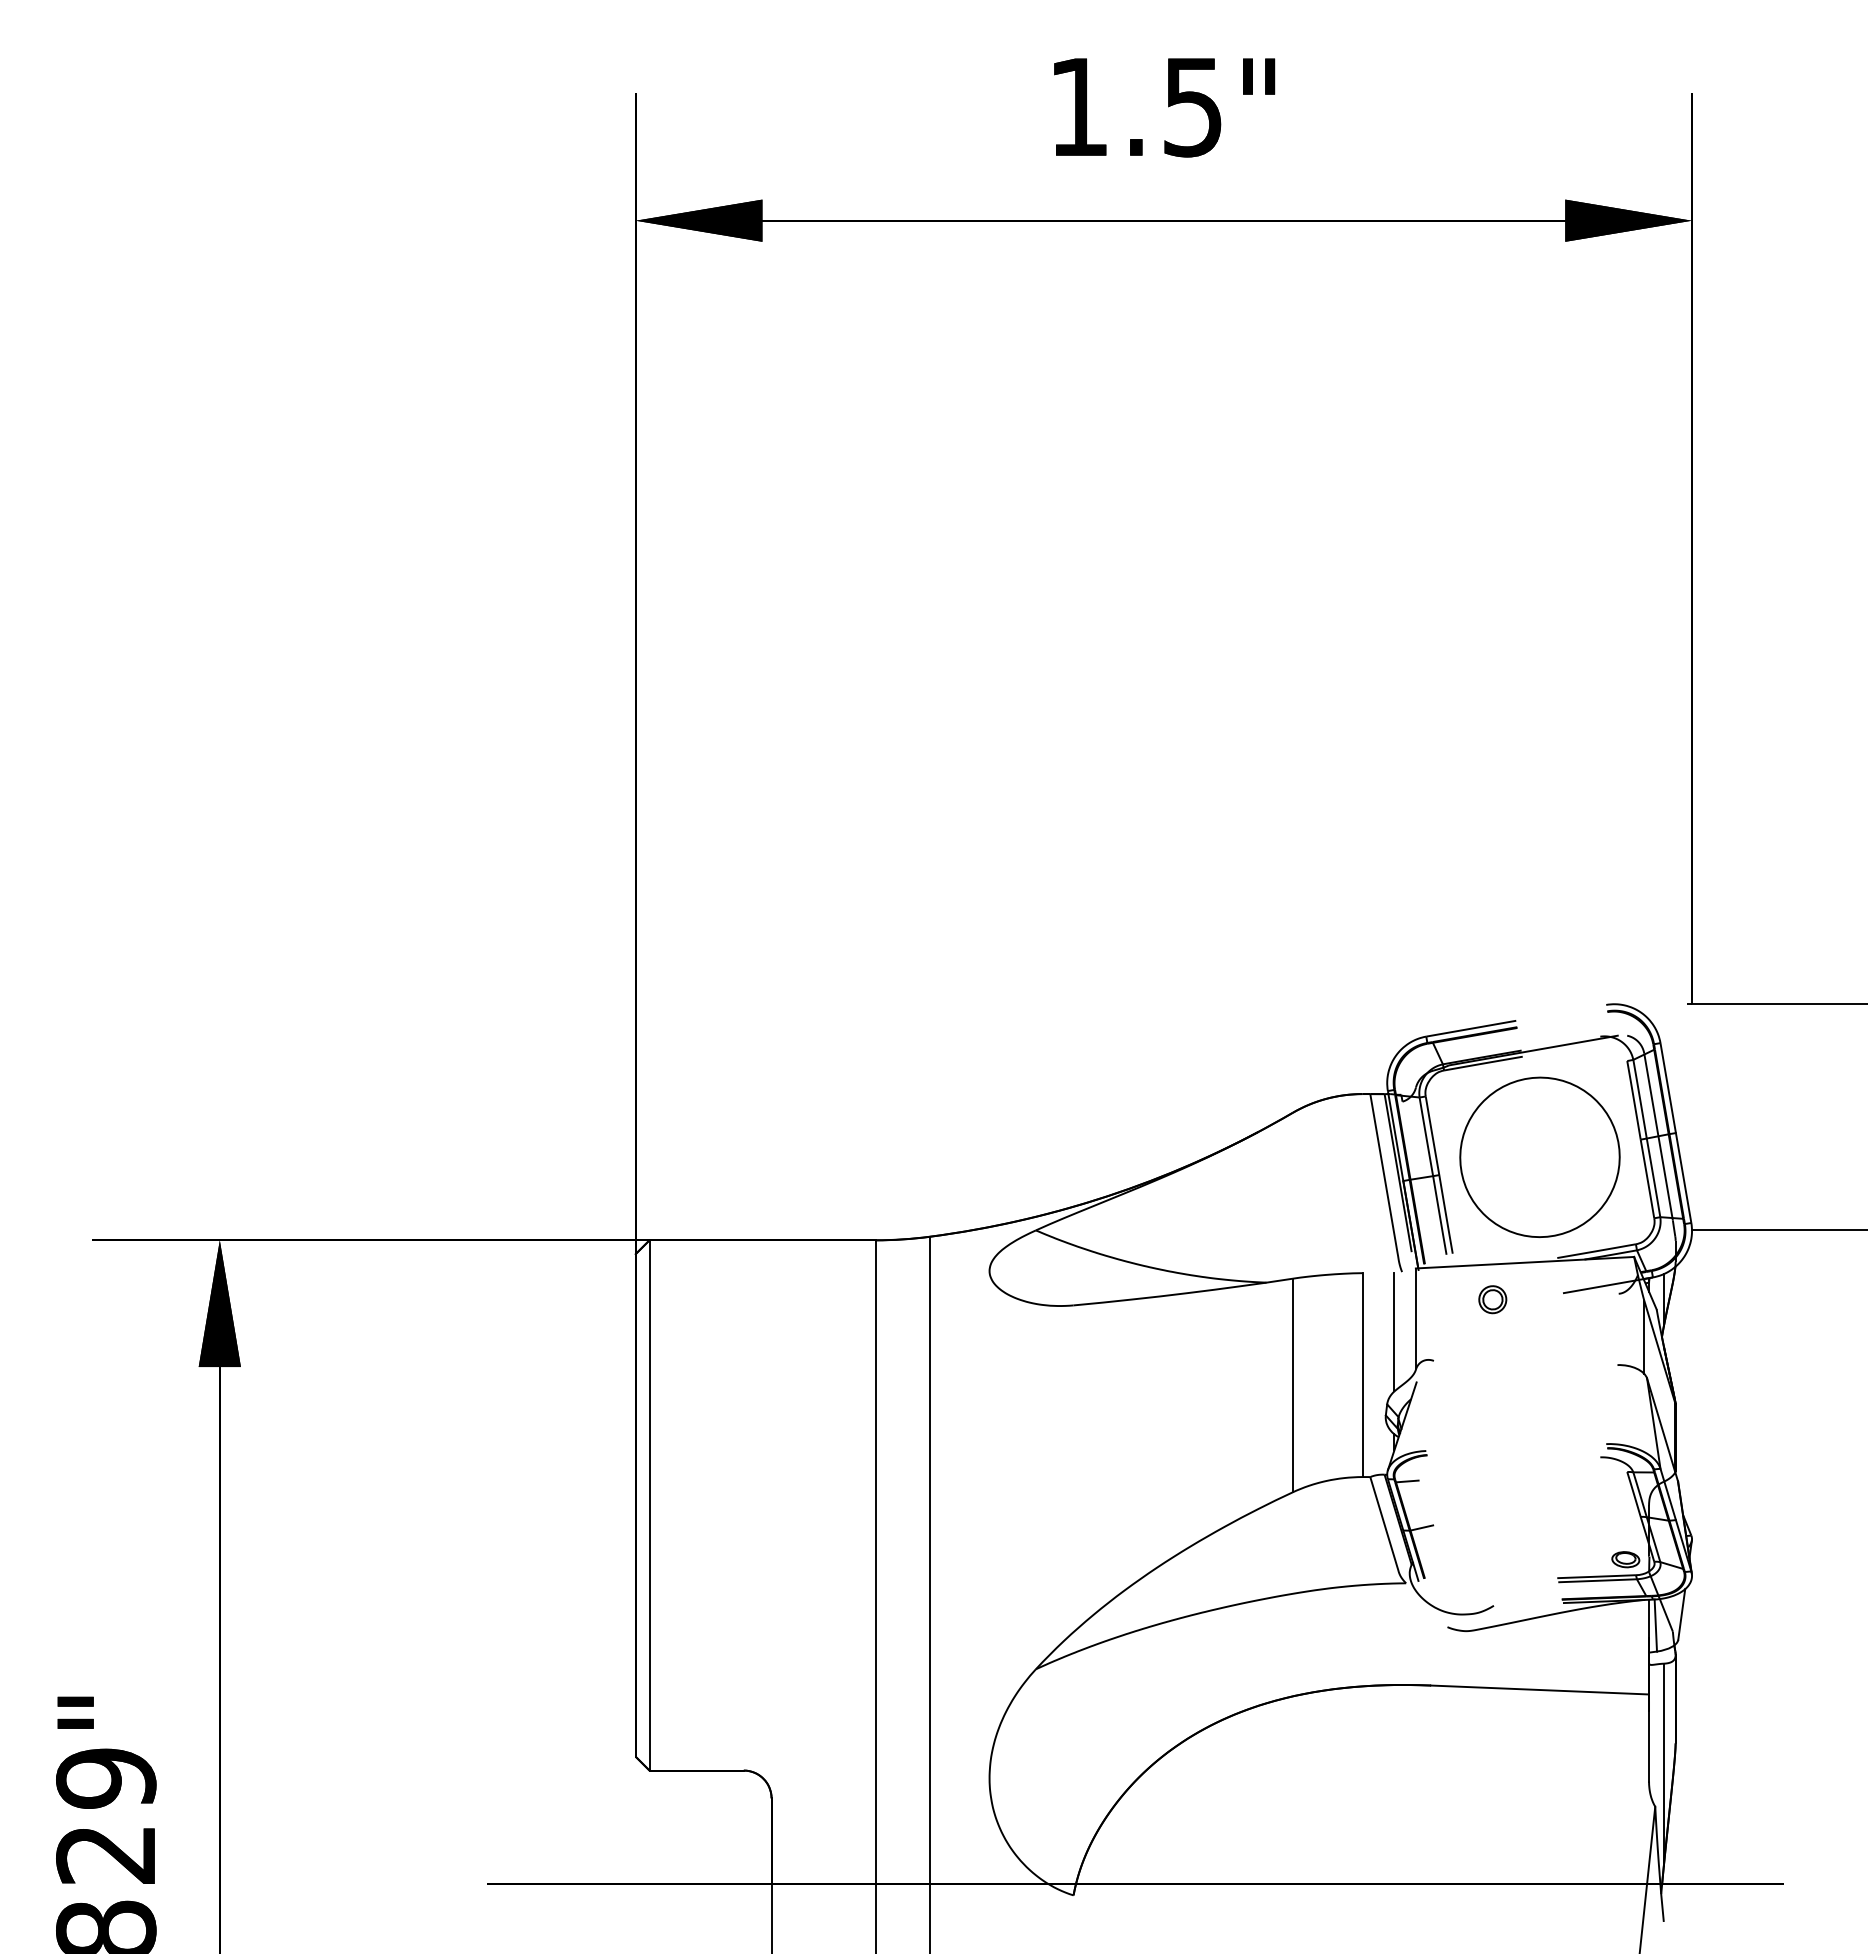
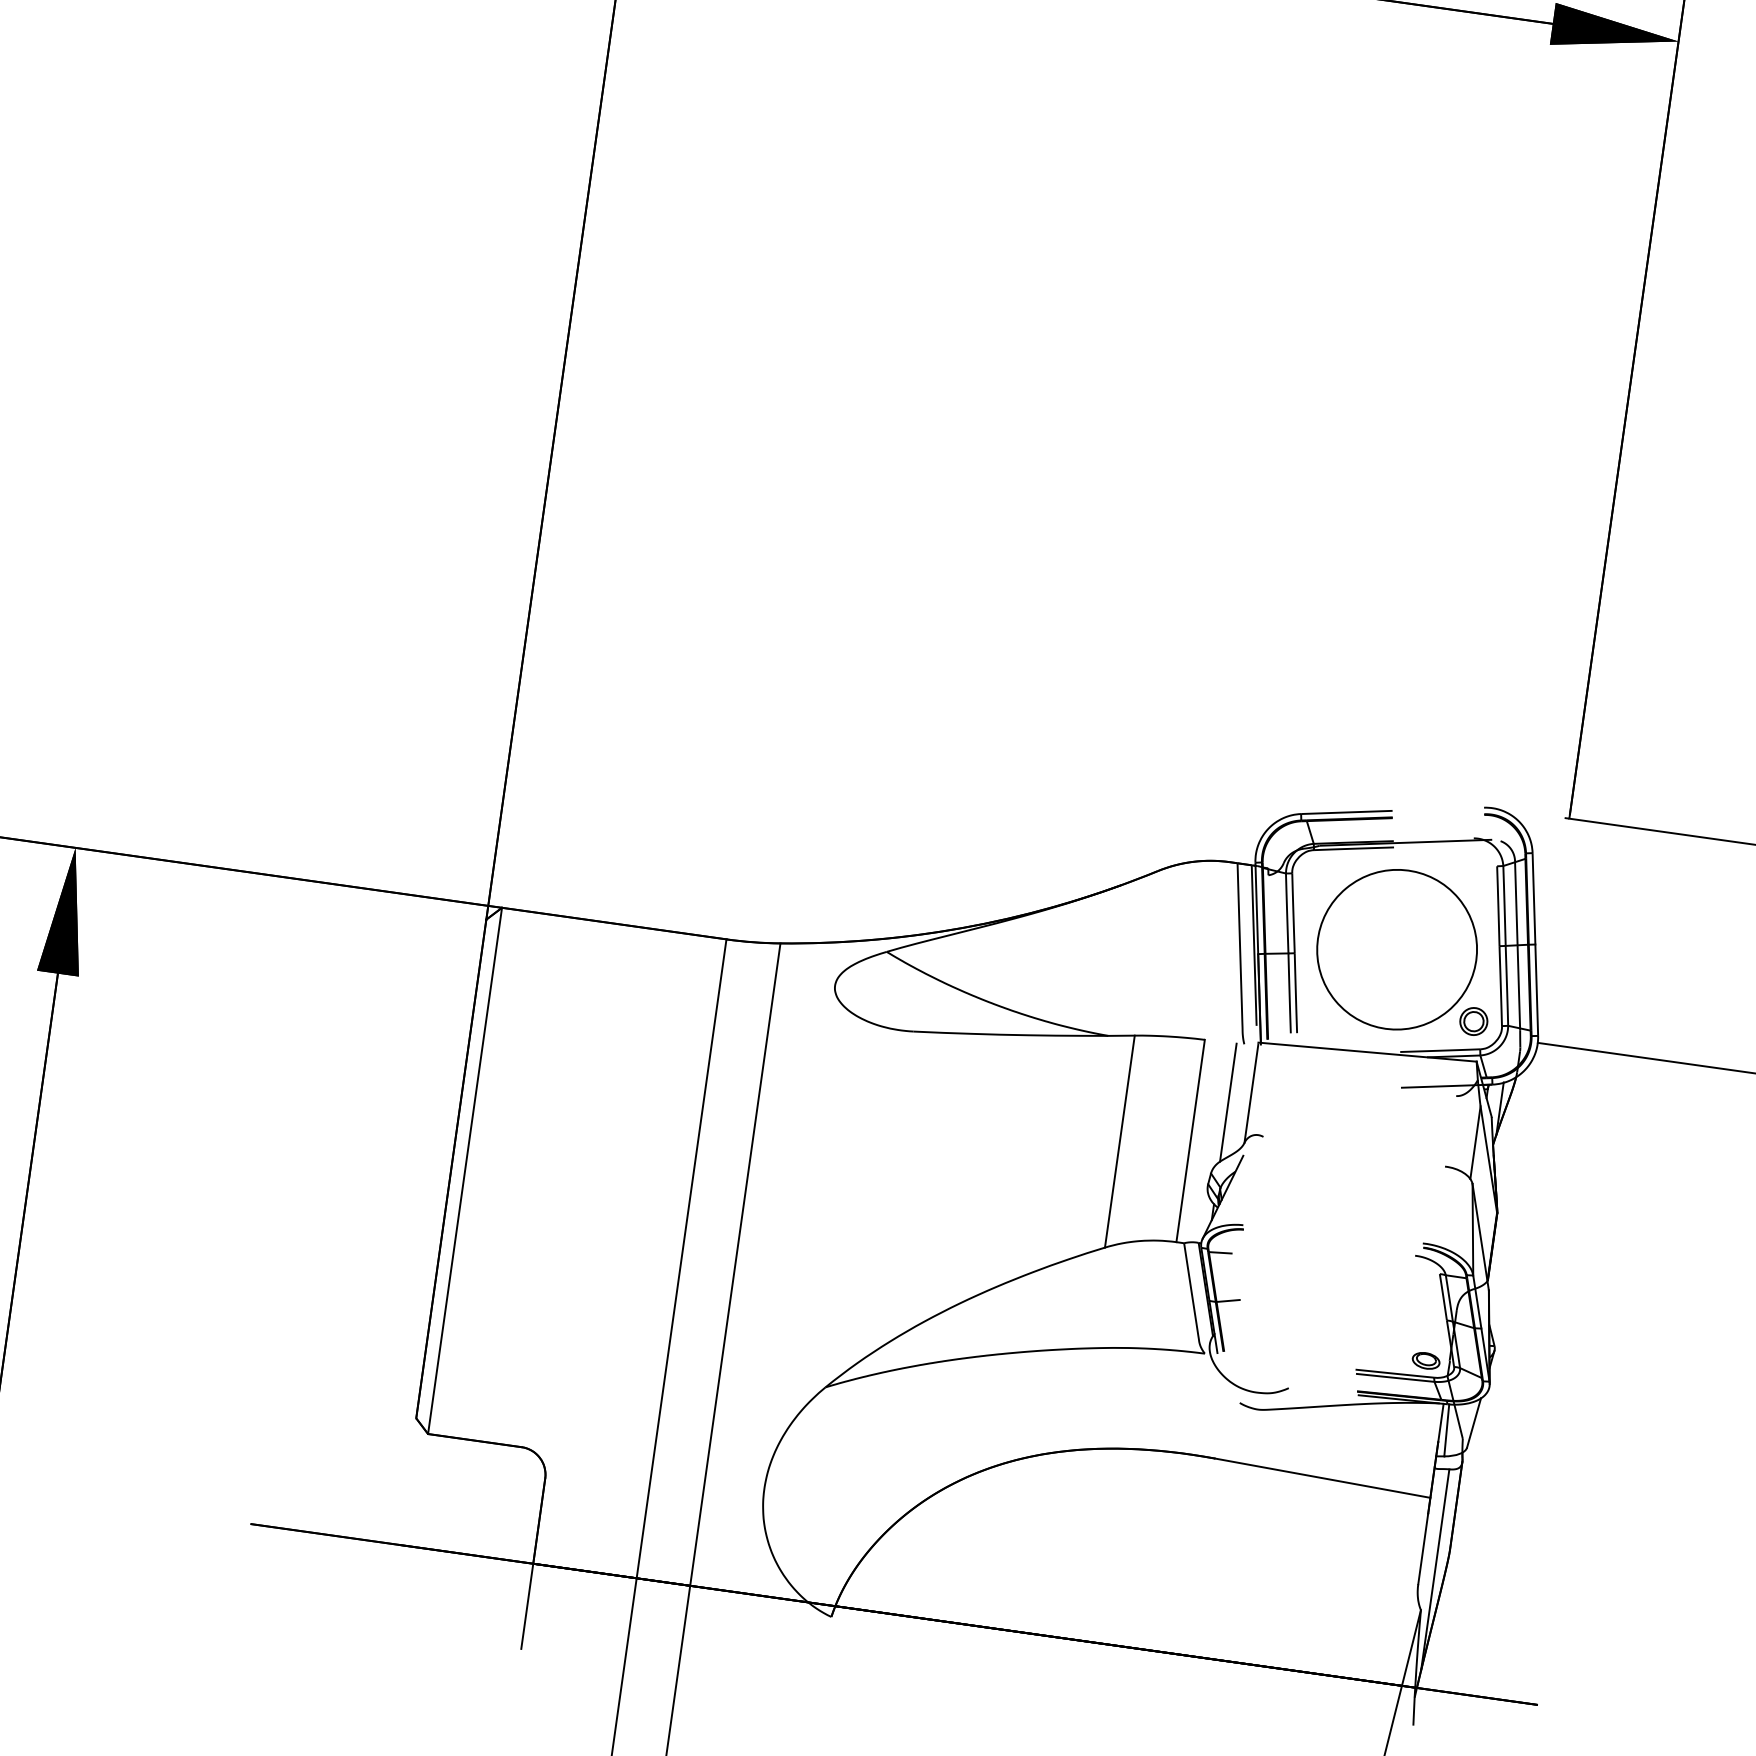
part: (1492, 1299) -> (1473, 1021), moved

